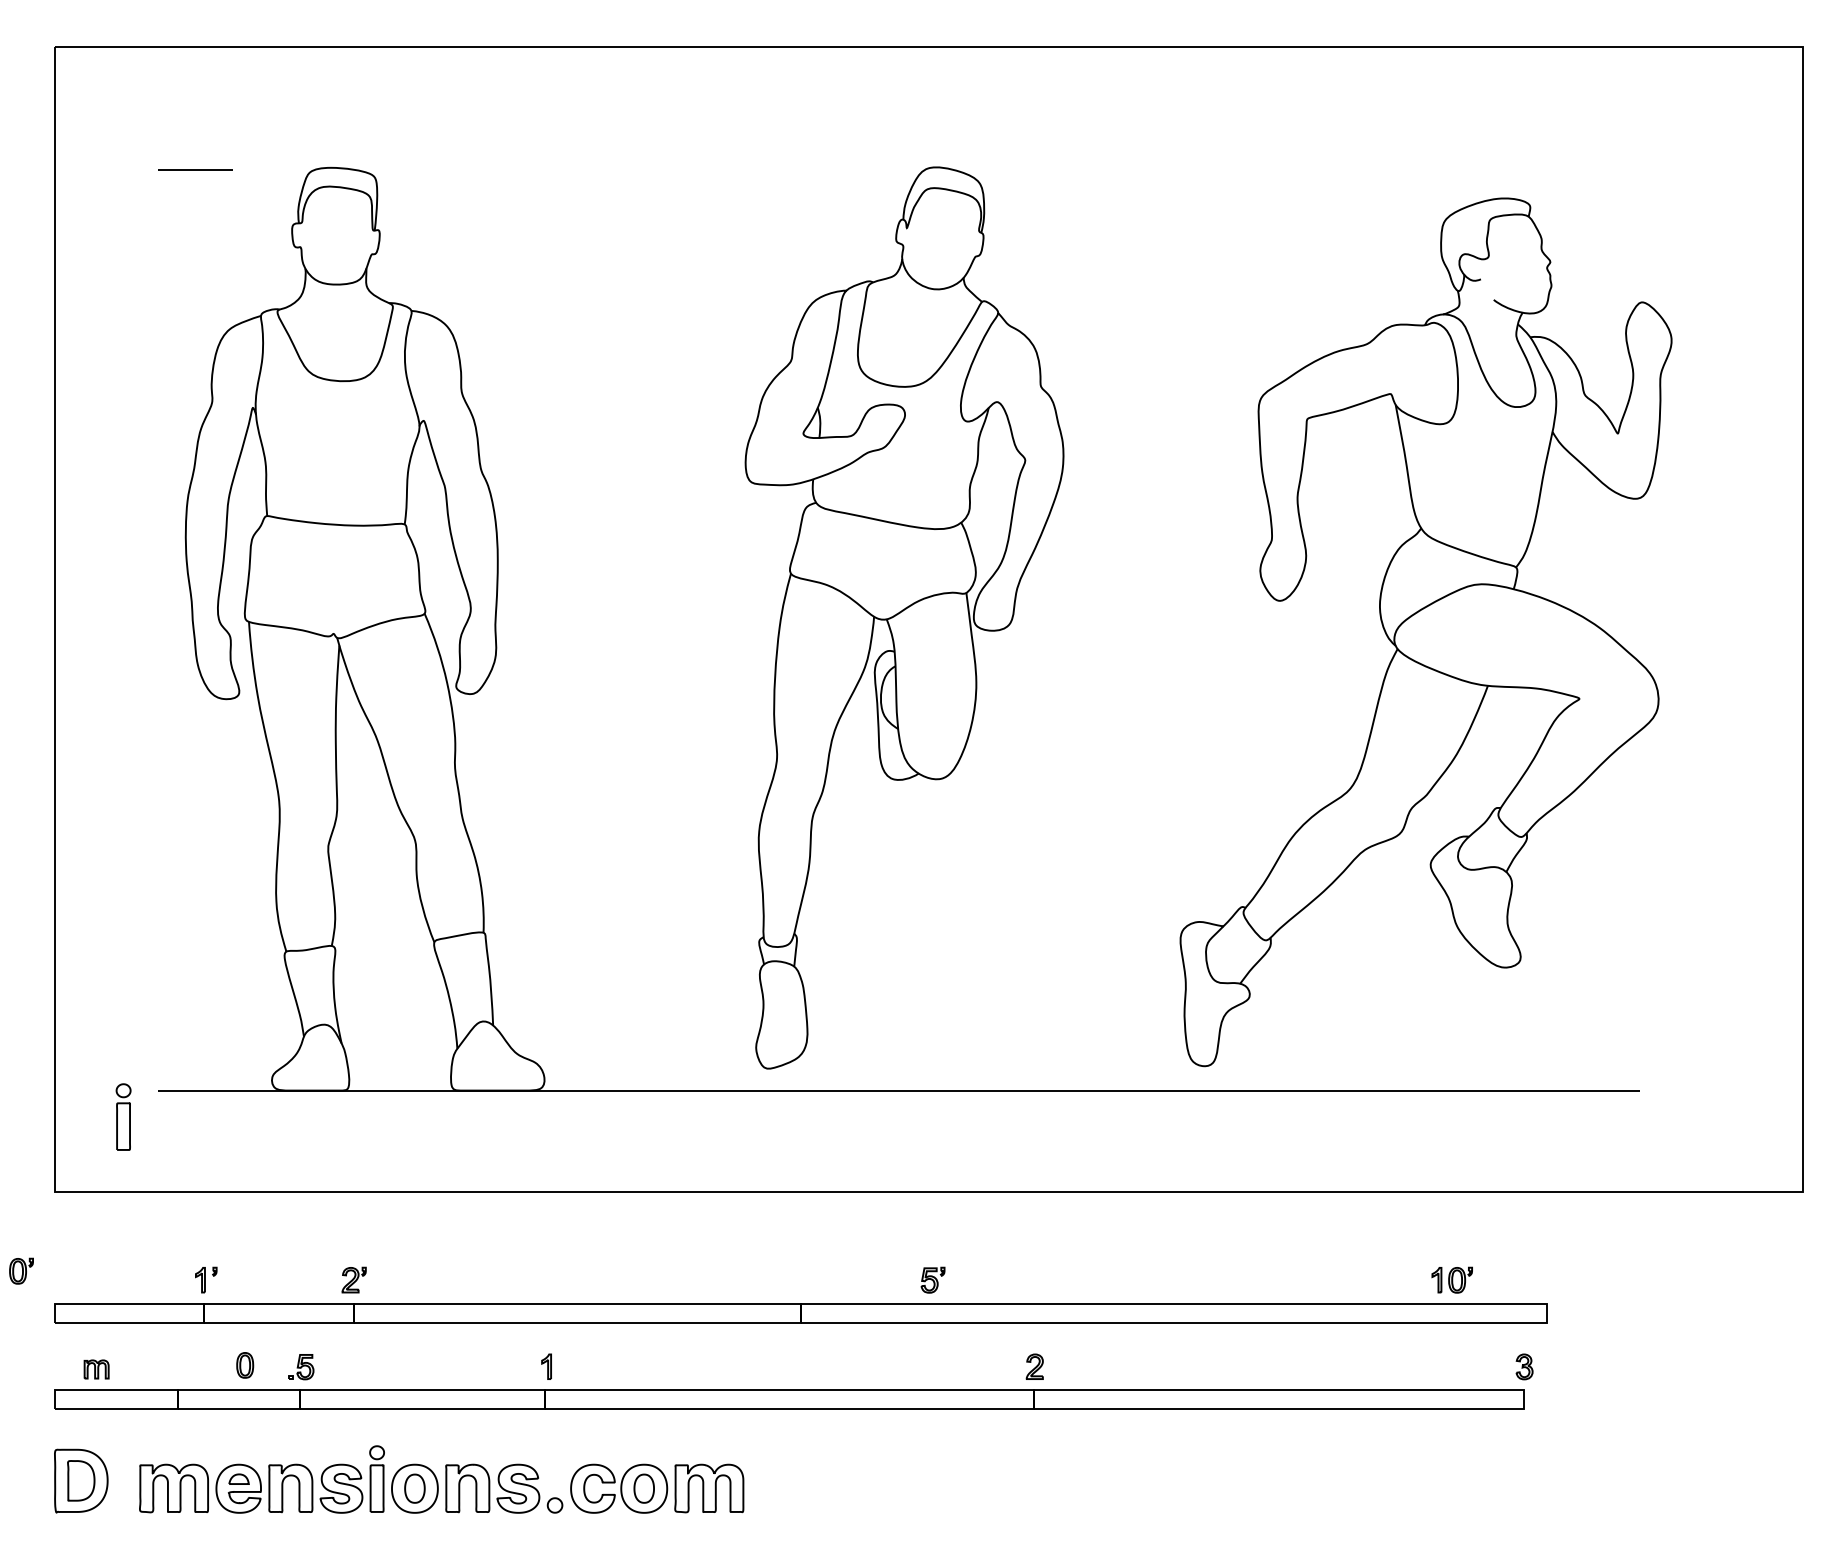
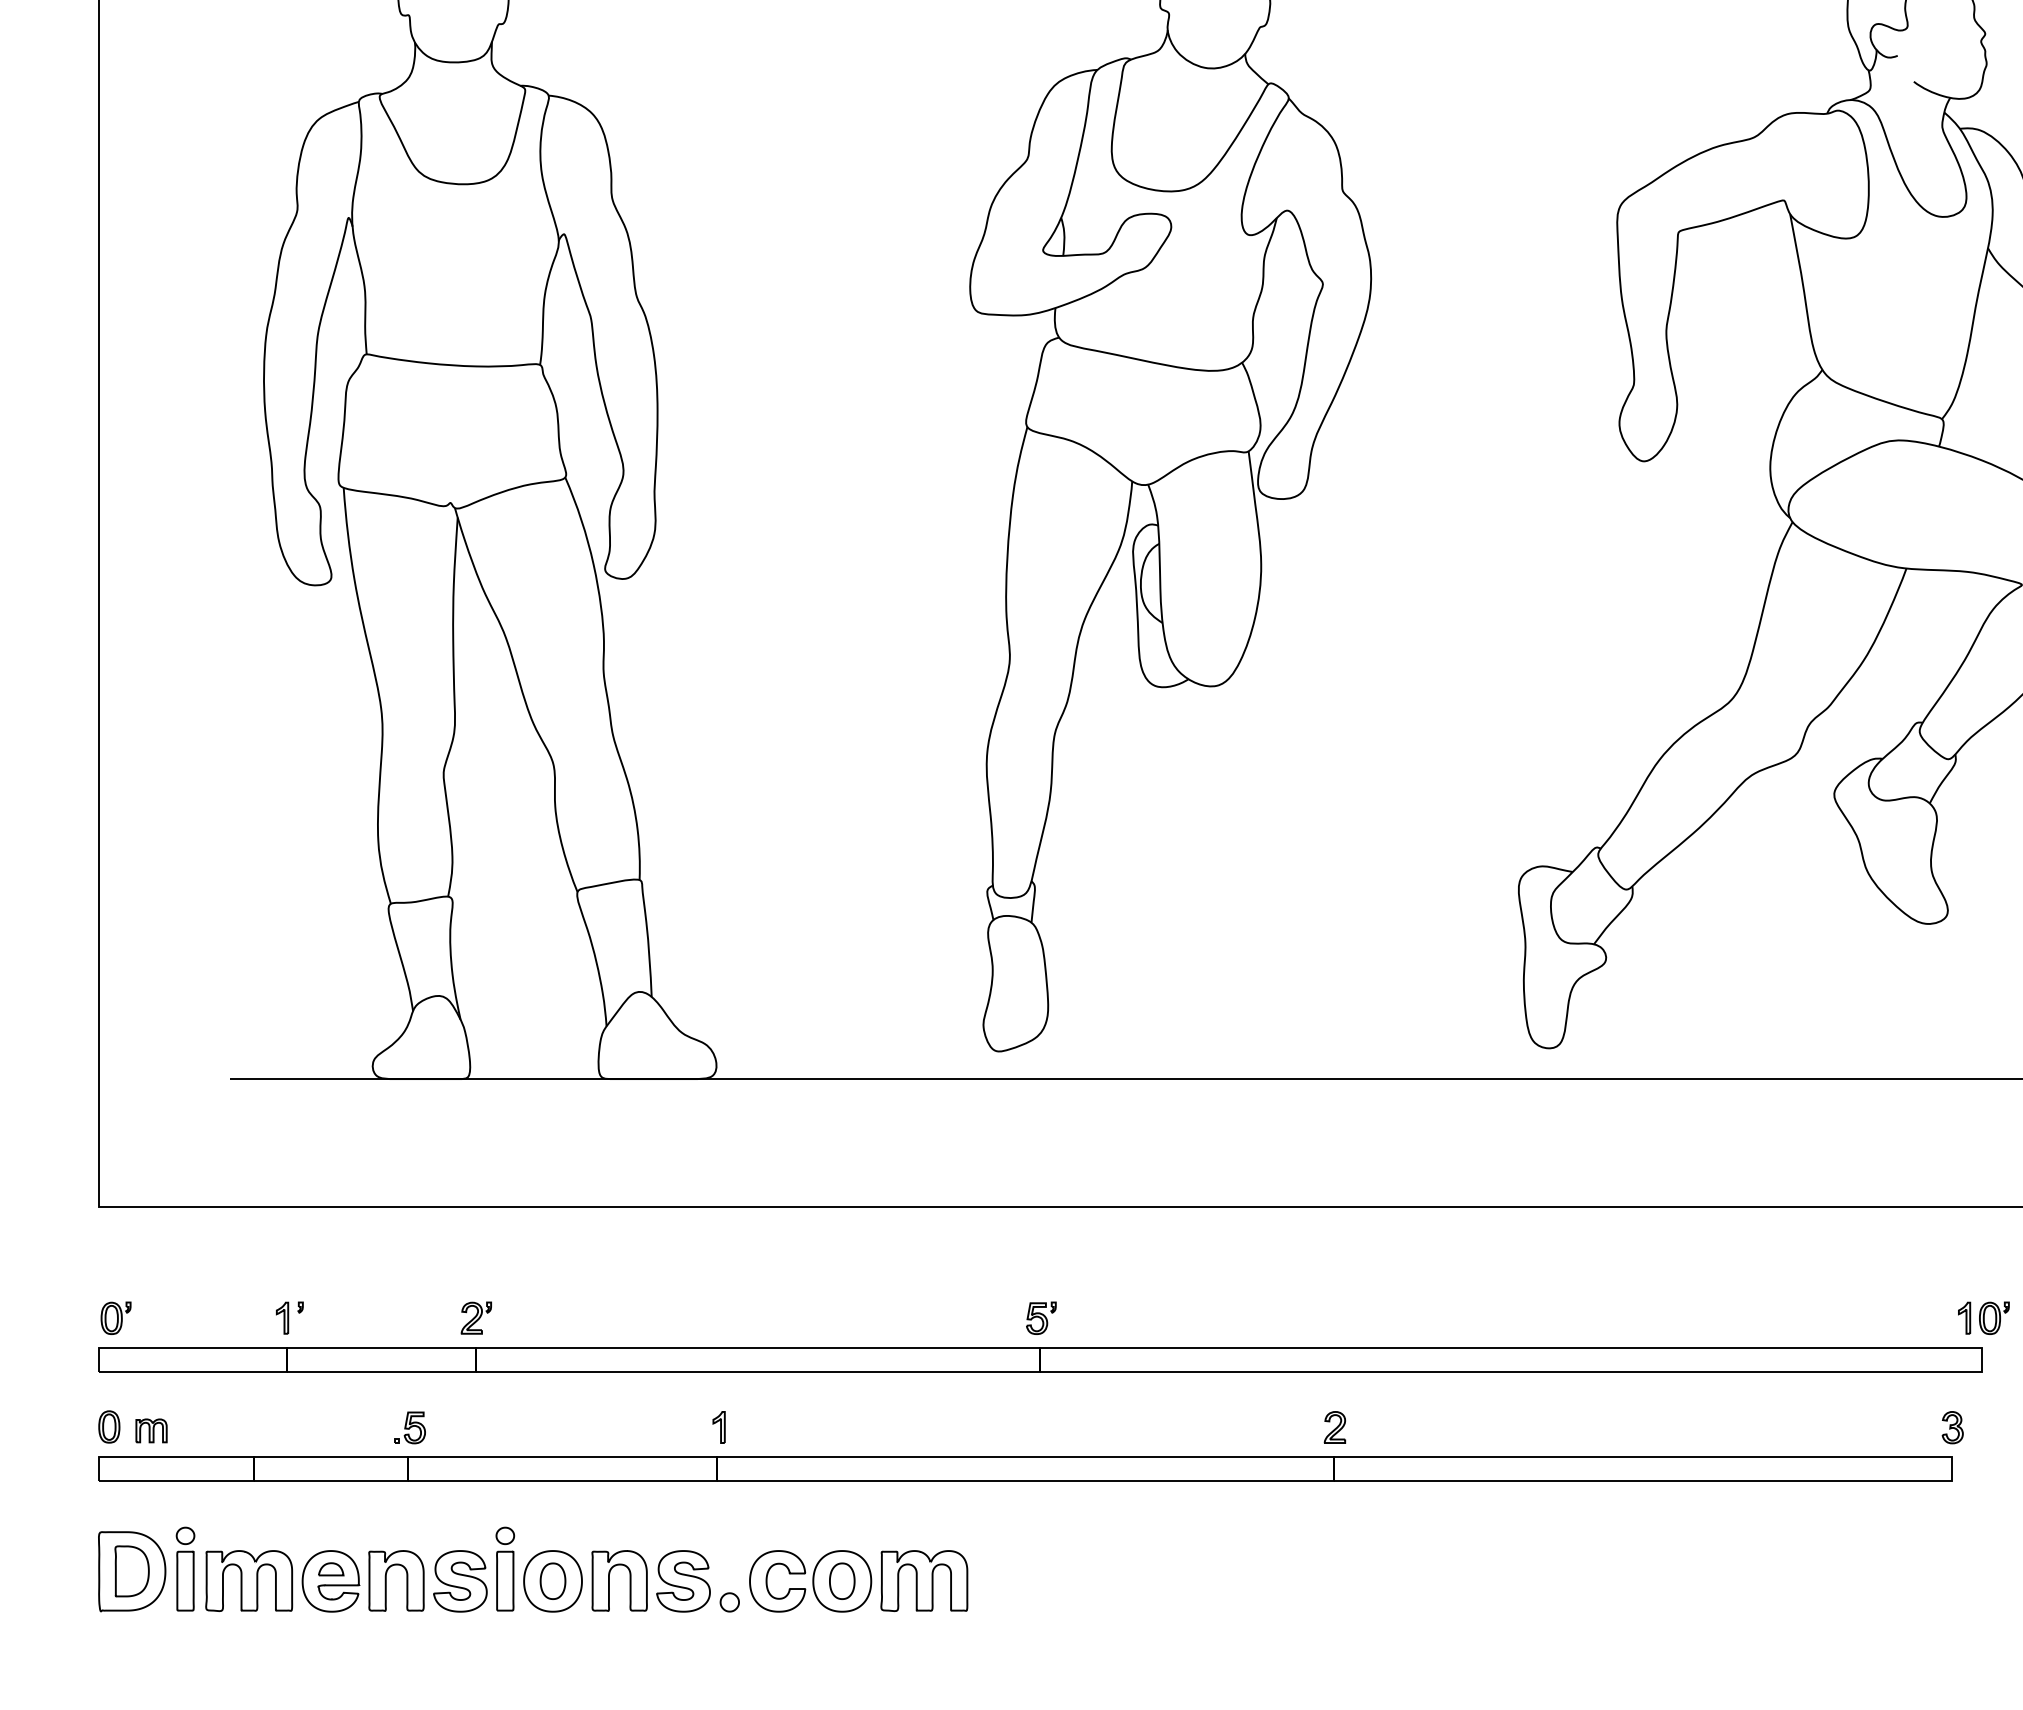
part: (123, 1116) -> (185, 1568), moved
part: (21, 1270) -> (116, 1317), moved
part: (932, 1279) -> (1040, 1317), moved
part: (1451, 1279) -> (1982, 1317), moved
part: (245, 1365) -> (109, 1427), moved

